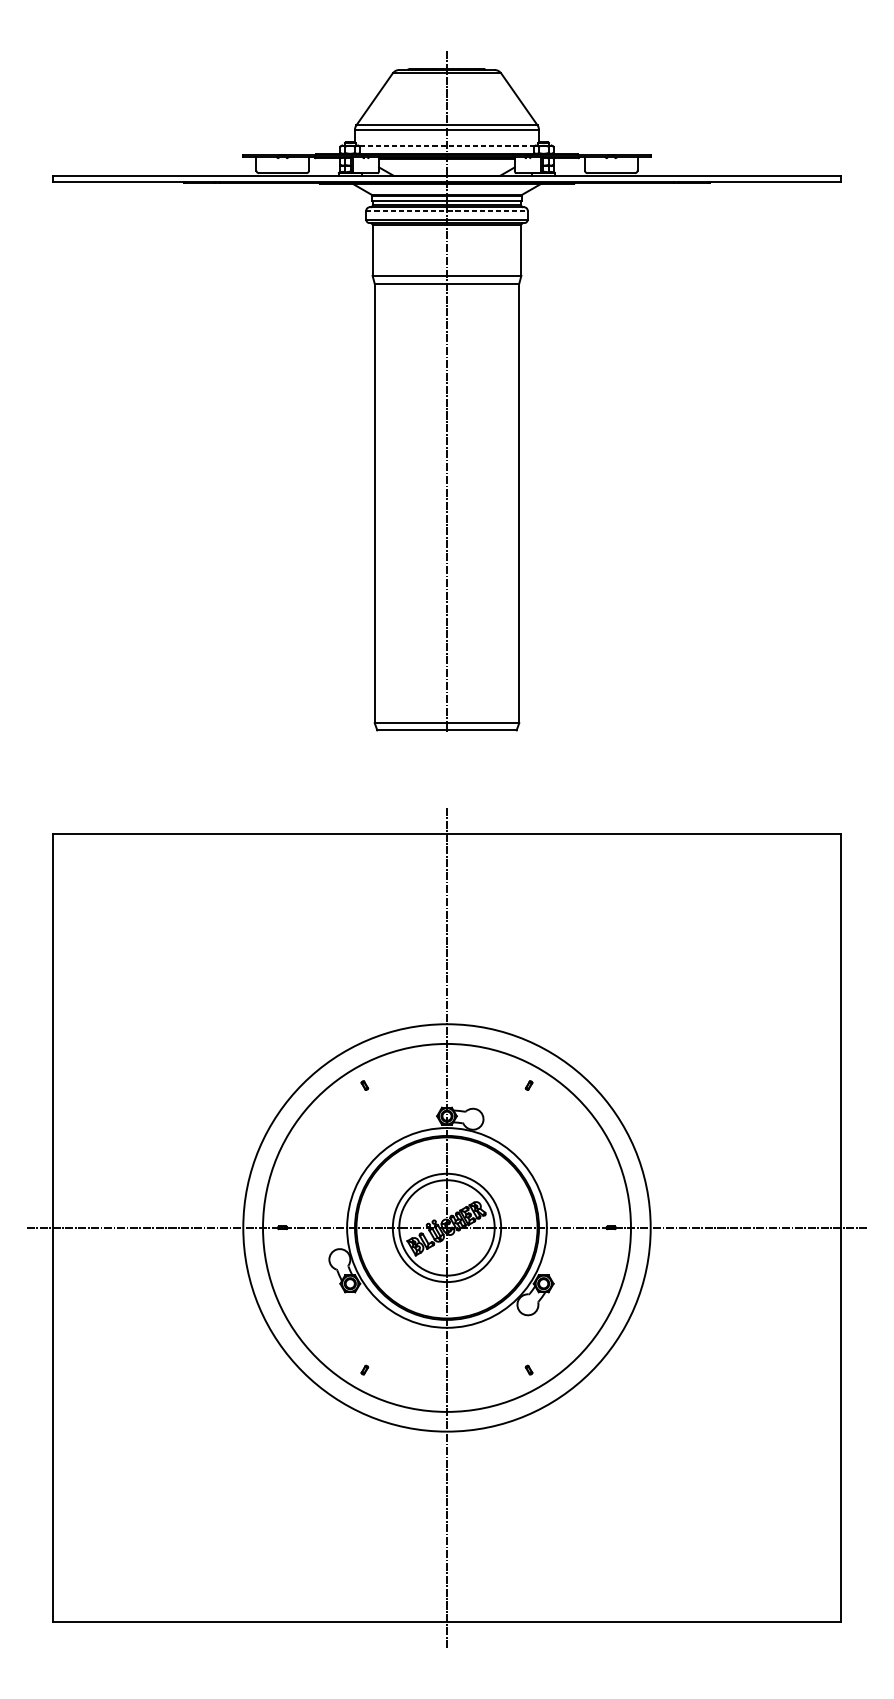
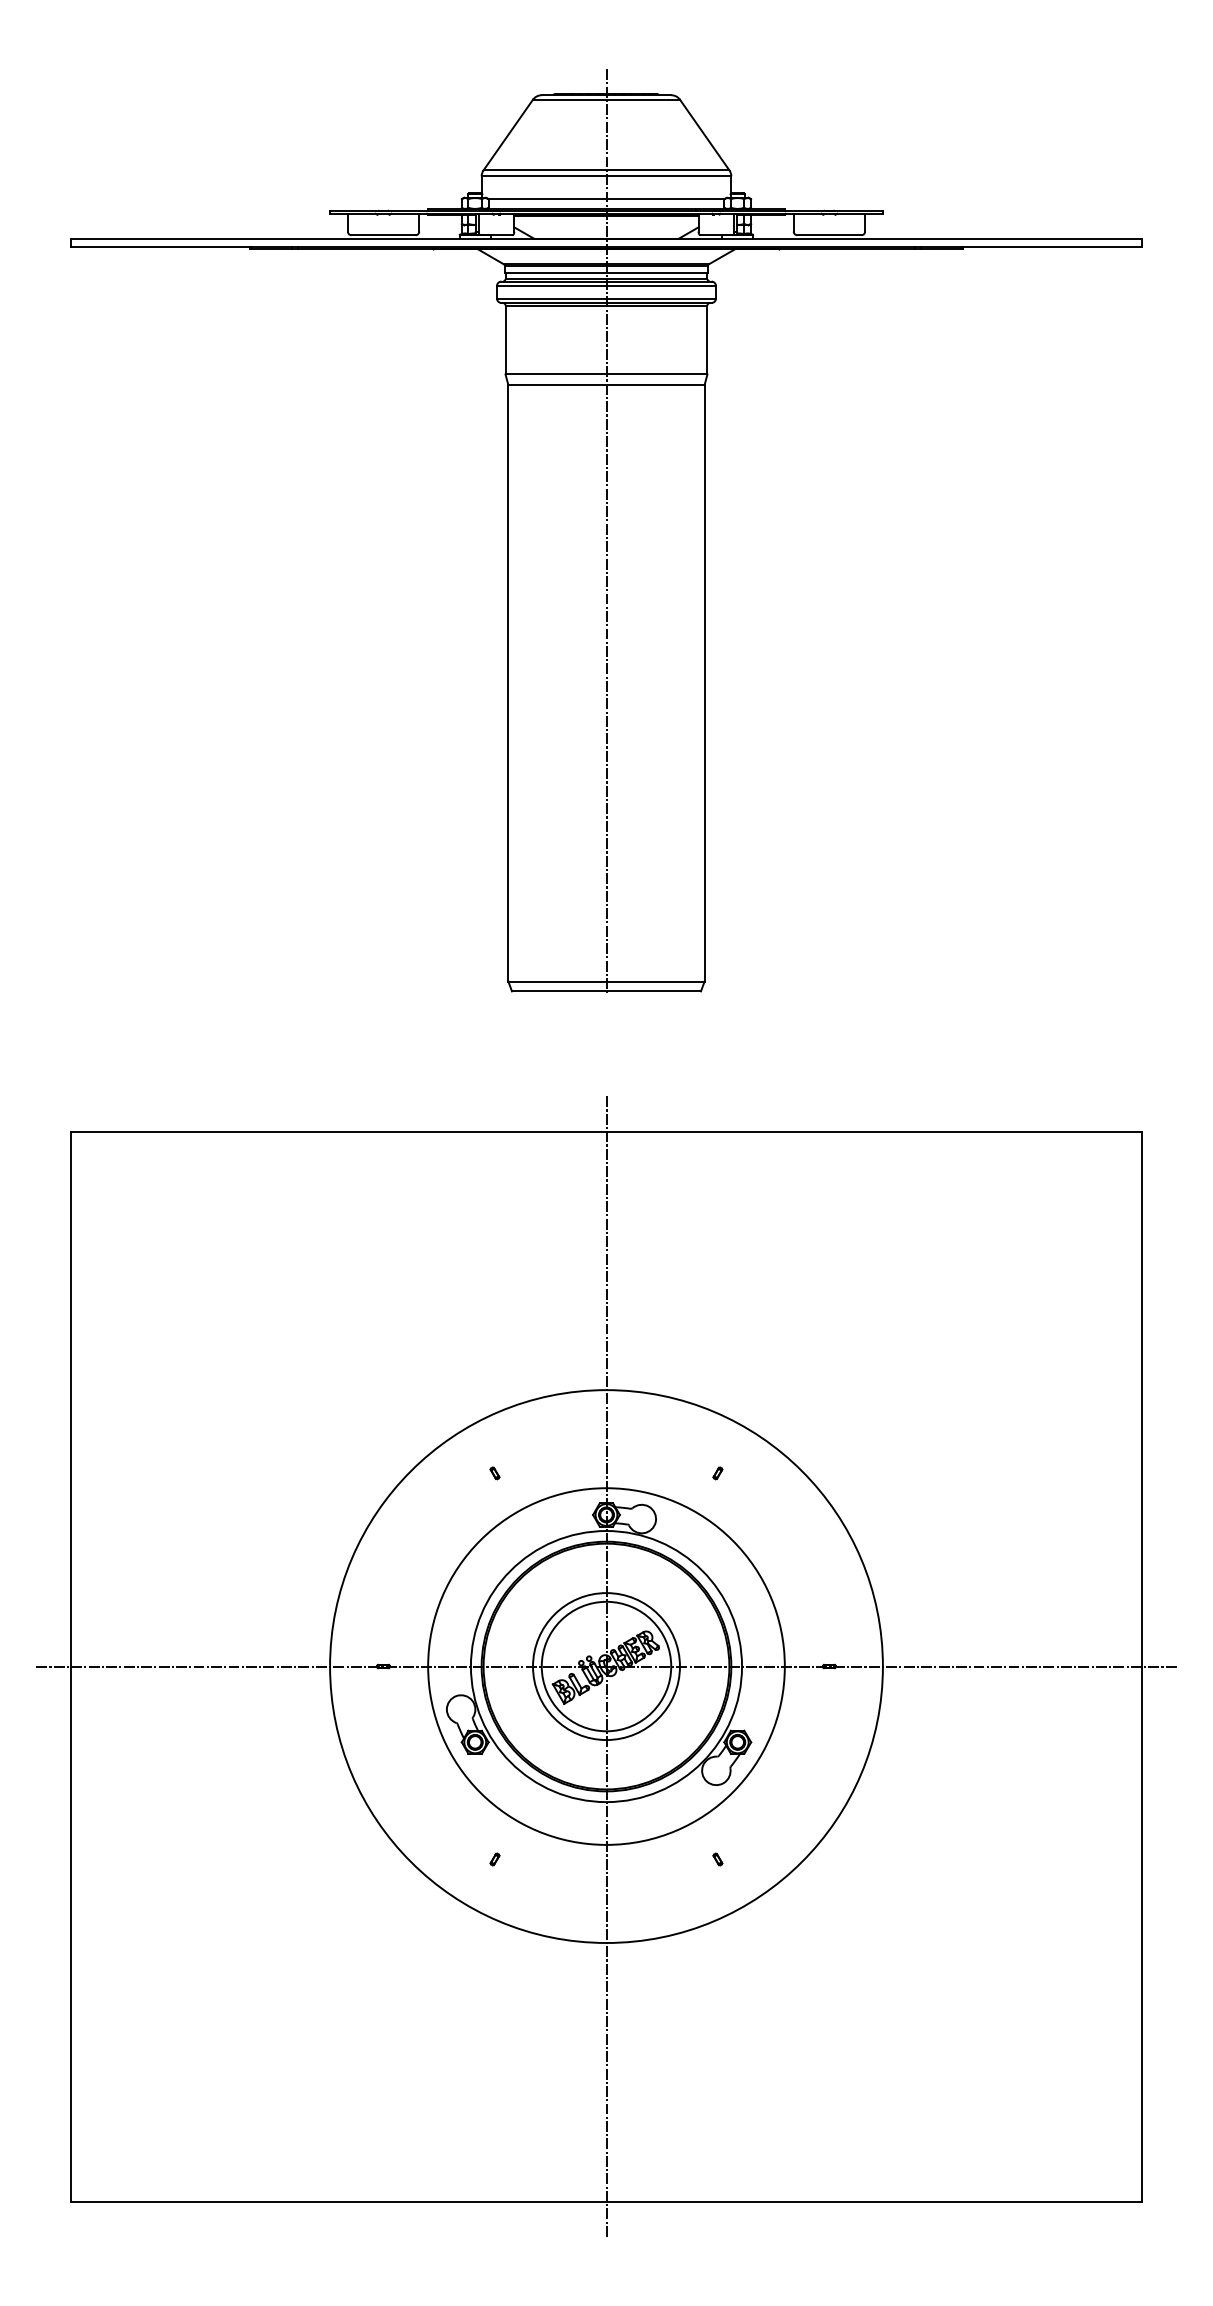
line: (447, 146) -> (606, 198), dashed -> solid
line: (447, 210) -> (606, 286), dashed -> solid
circle: (447, 1227) -> (606, 1666), size x0.71

